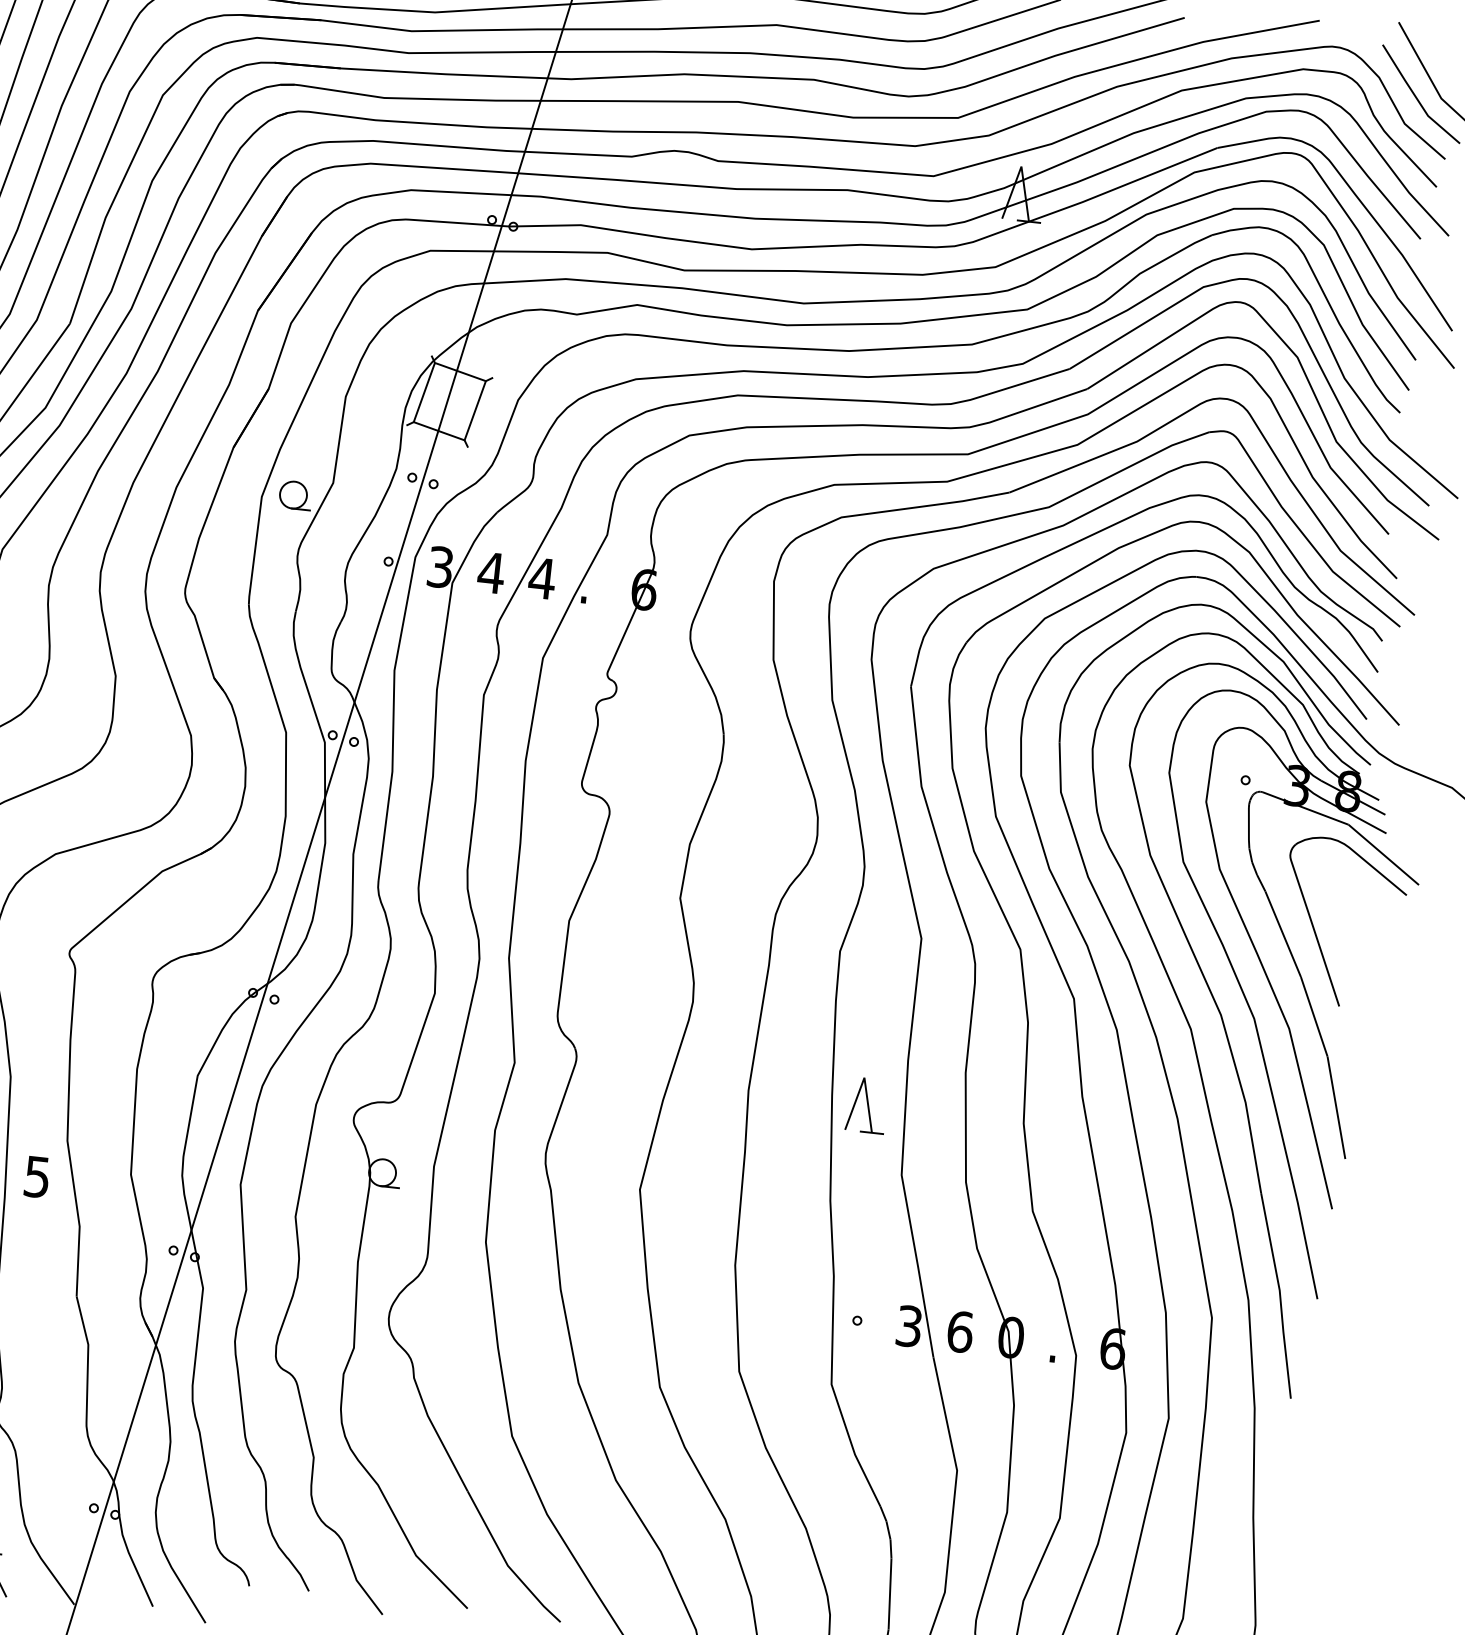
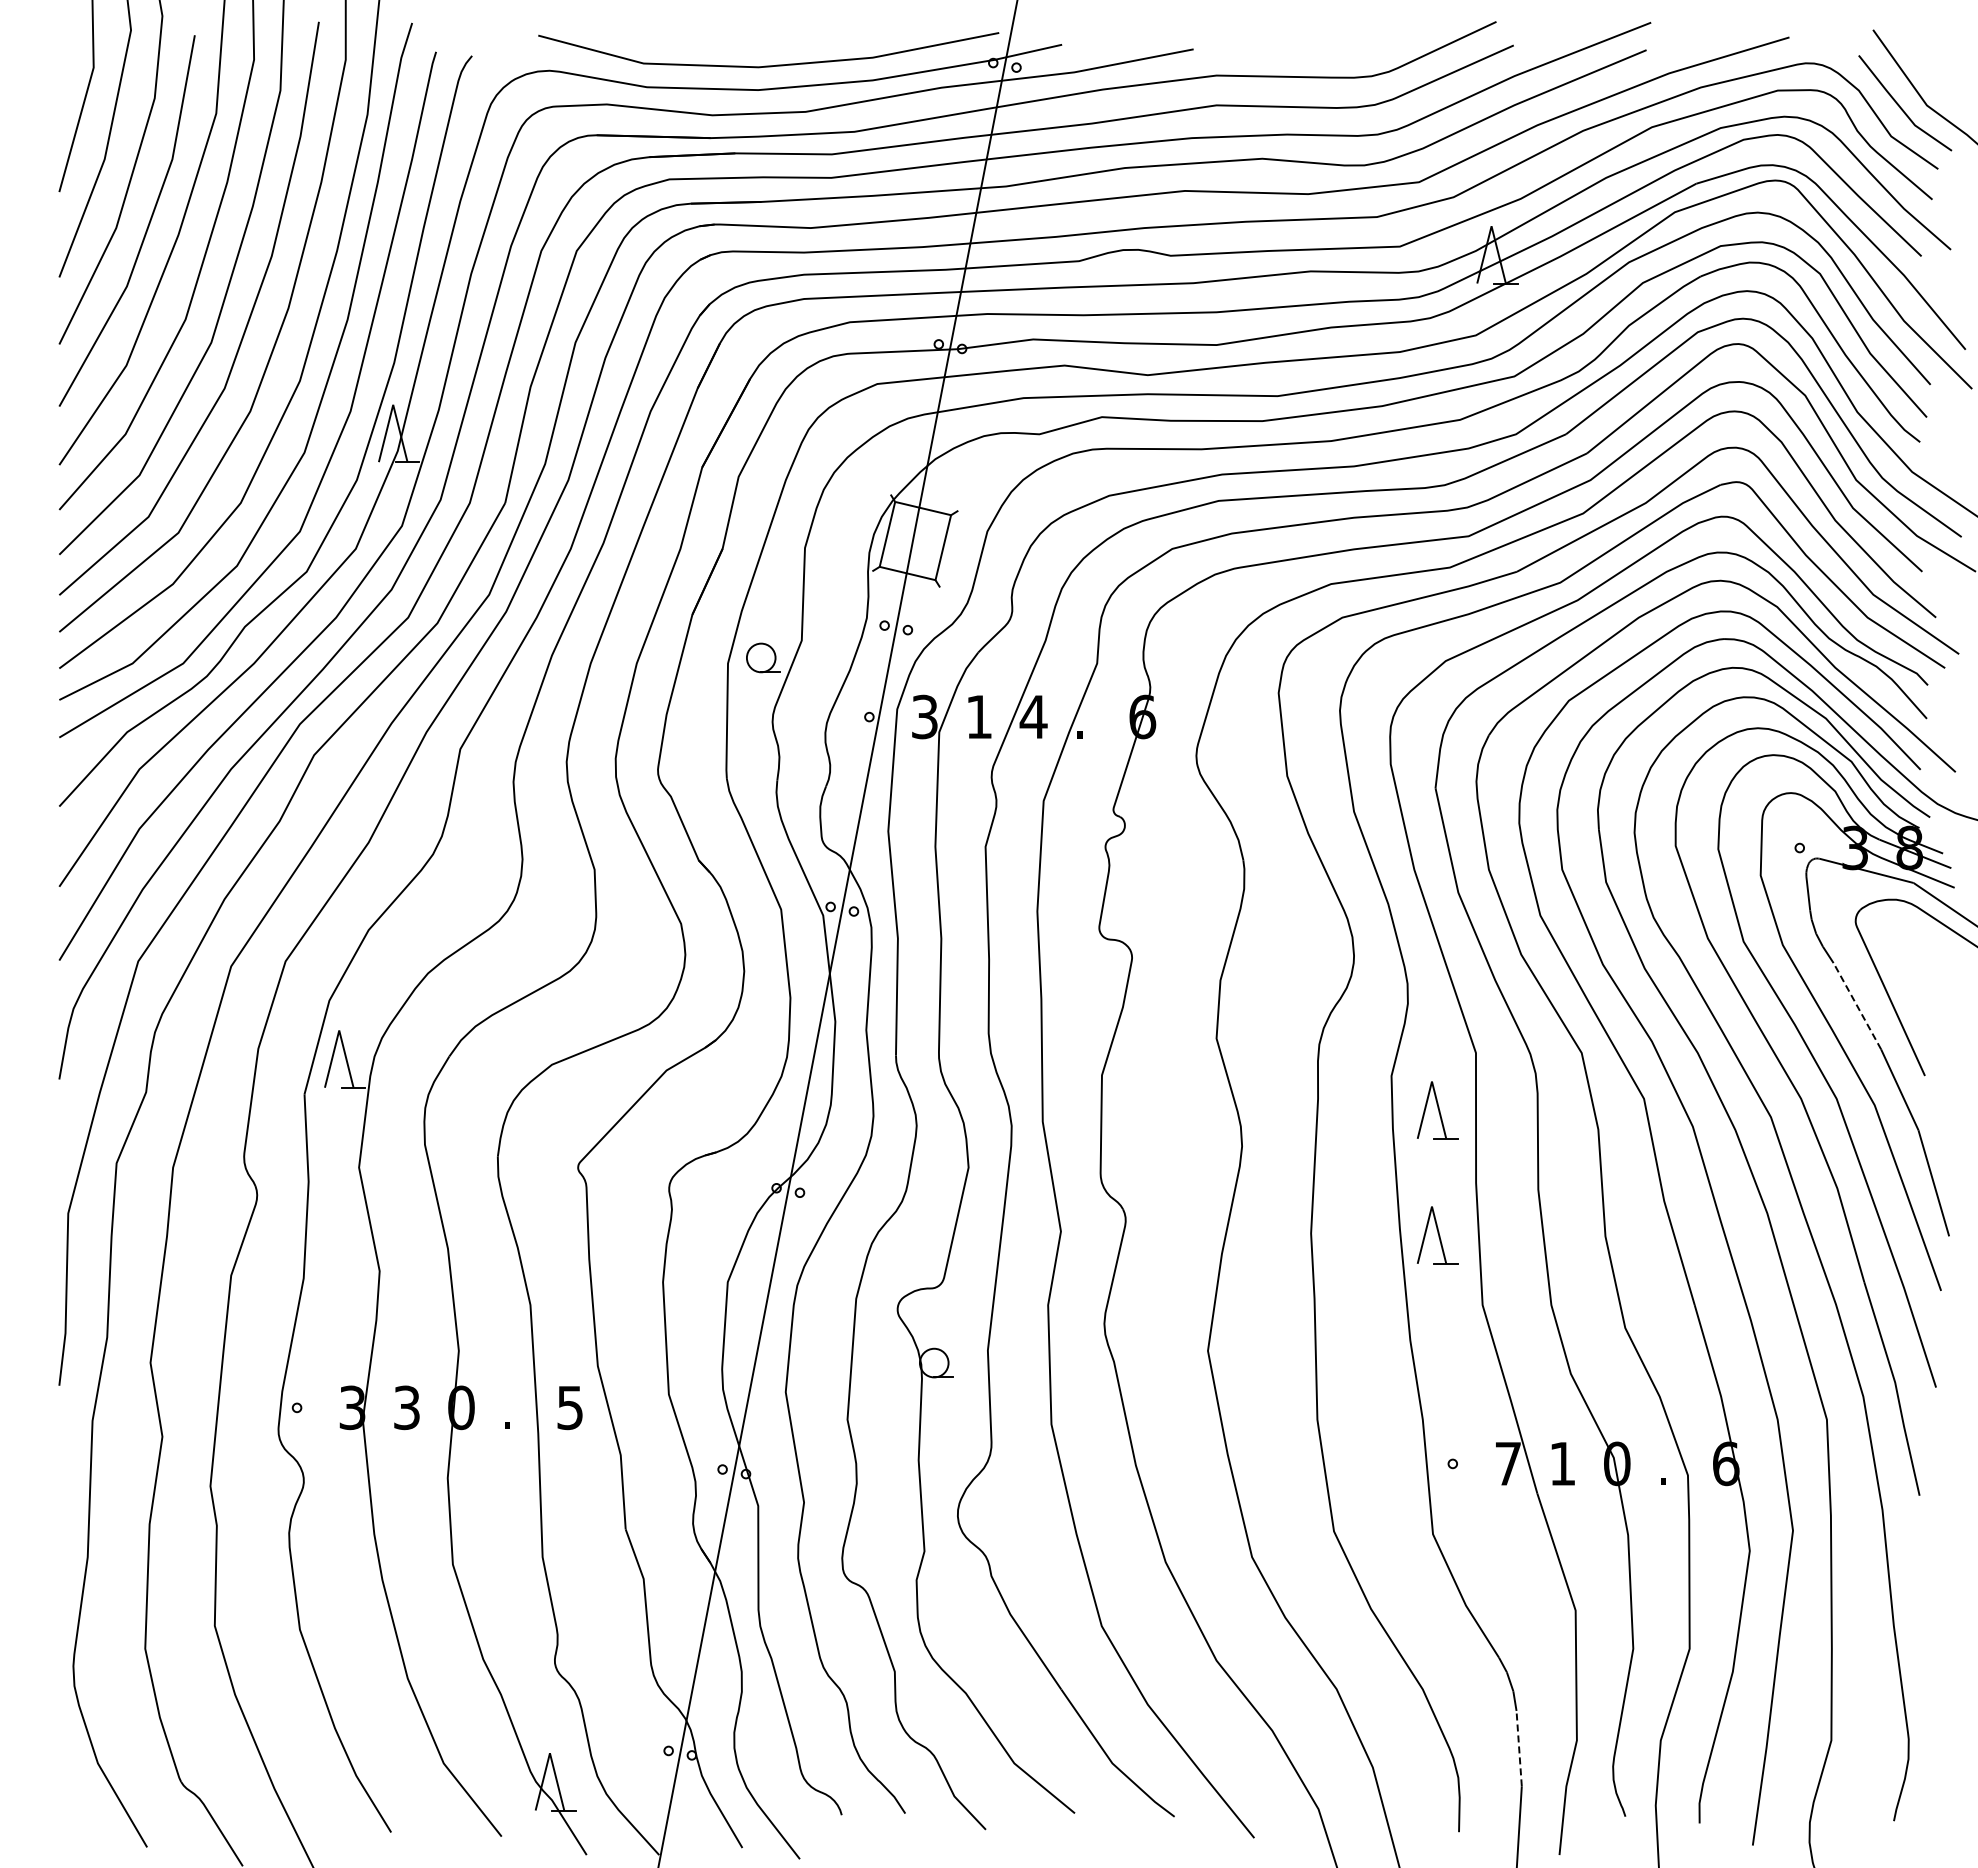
text: (491, 572) -> (979, 716), 4 -> 1
line: (1283, 933) -> (1857, 1005), solid -> dashed
part: (879, 988) -> (1437, 1110), added
text: (908, 1325) -> (1507, 1463), 3 -> 7
text: (960, 1331) -> (1562, 1463), 6 -> 1
line: (890, 1593) -> (1519, 1748), solid -> dashed

